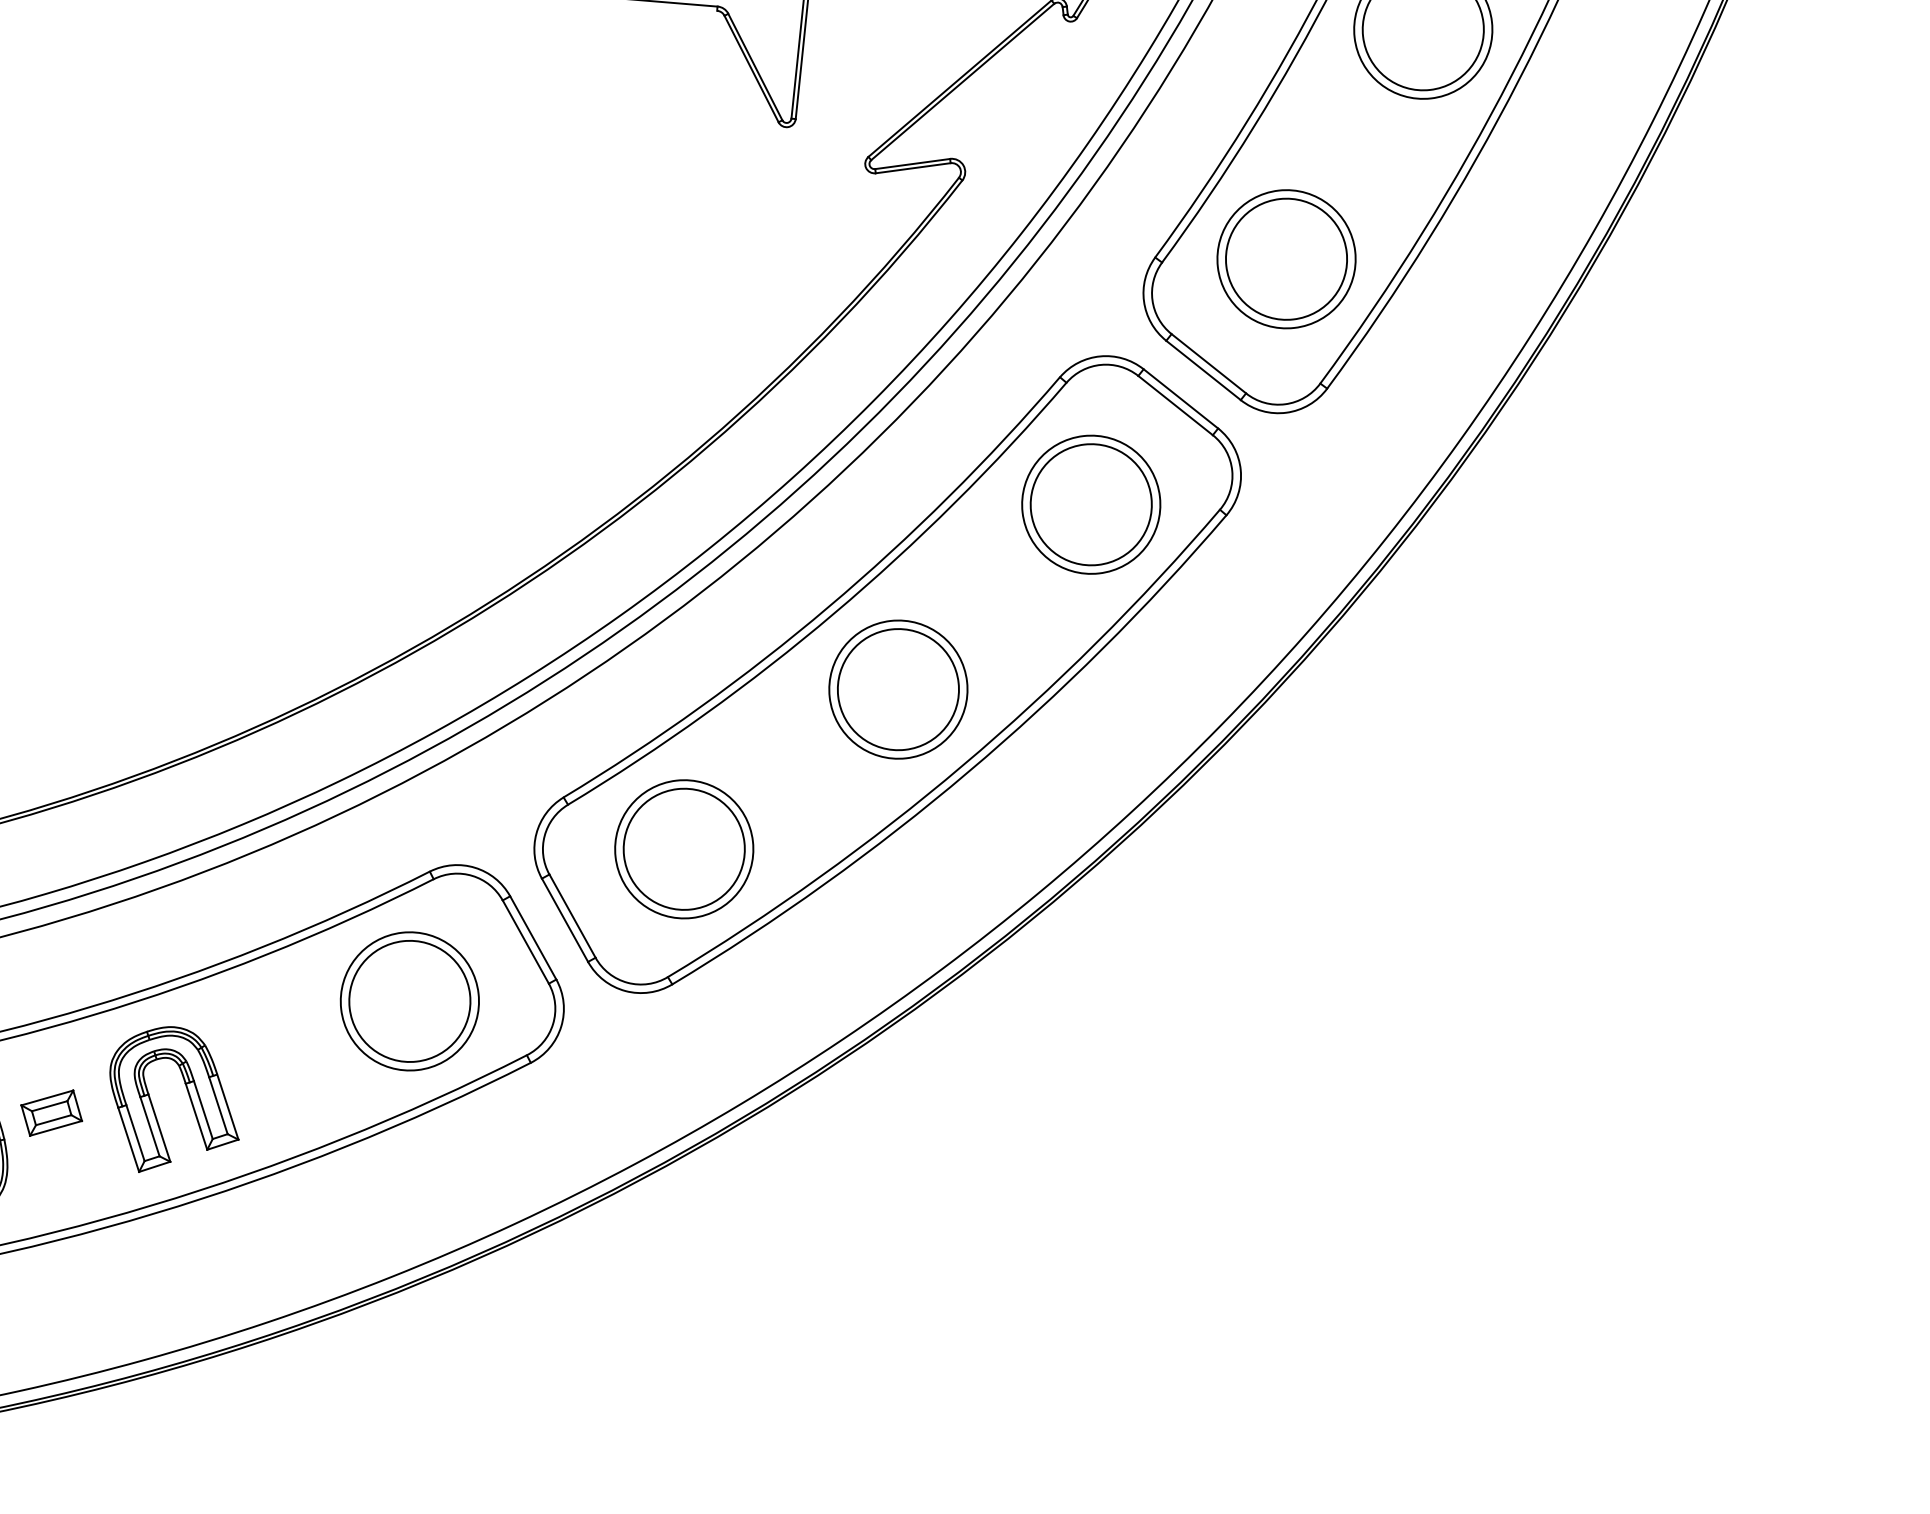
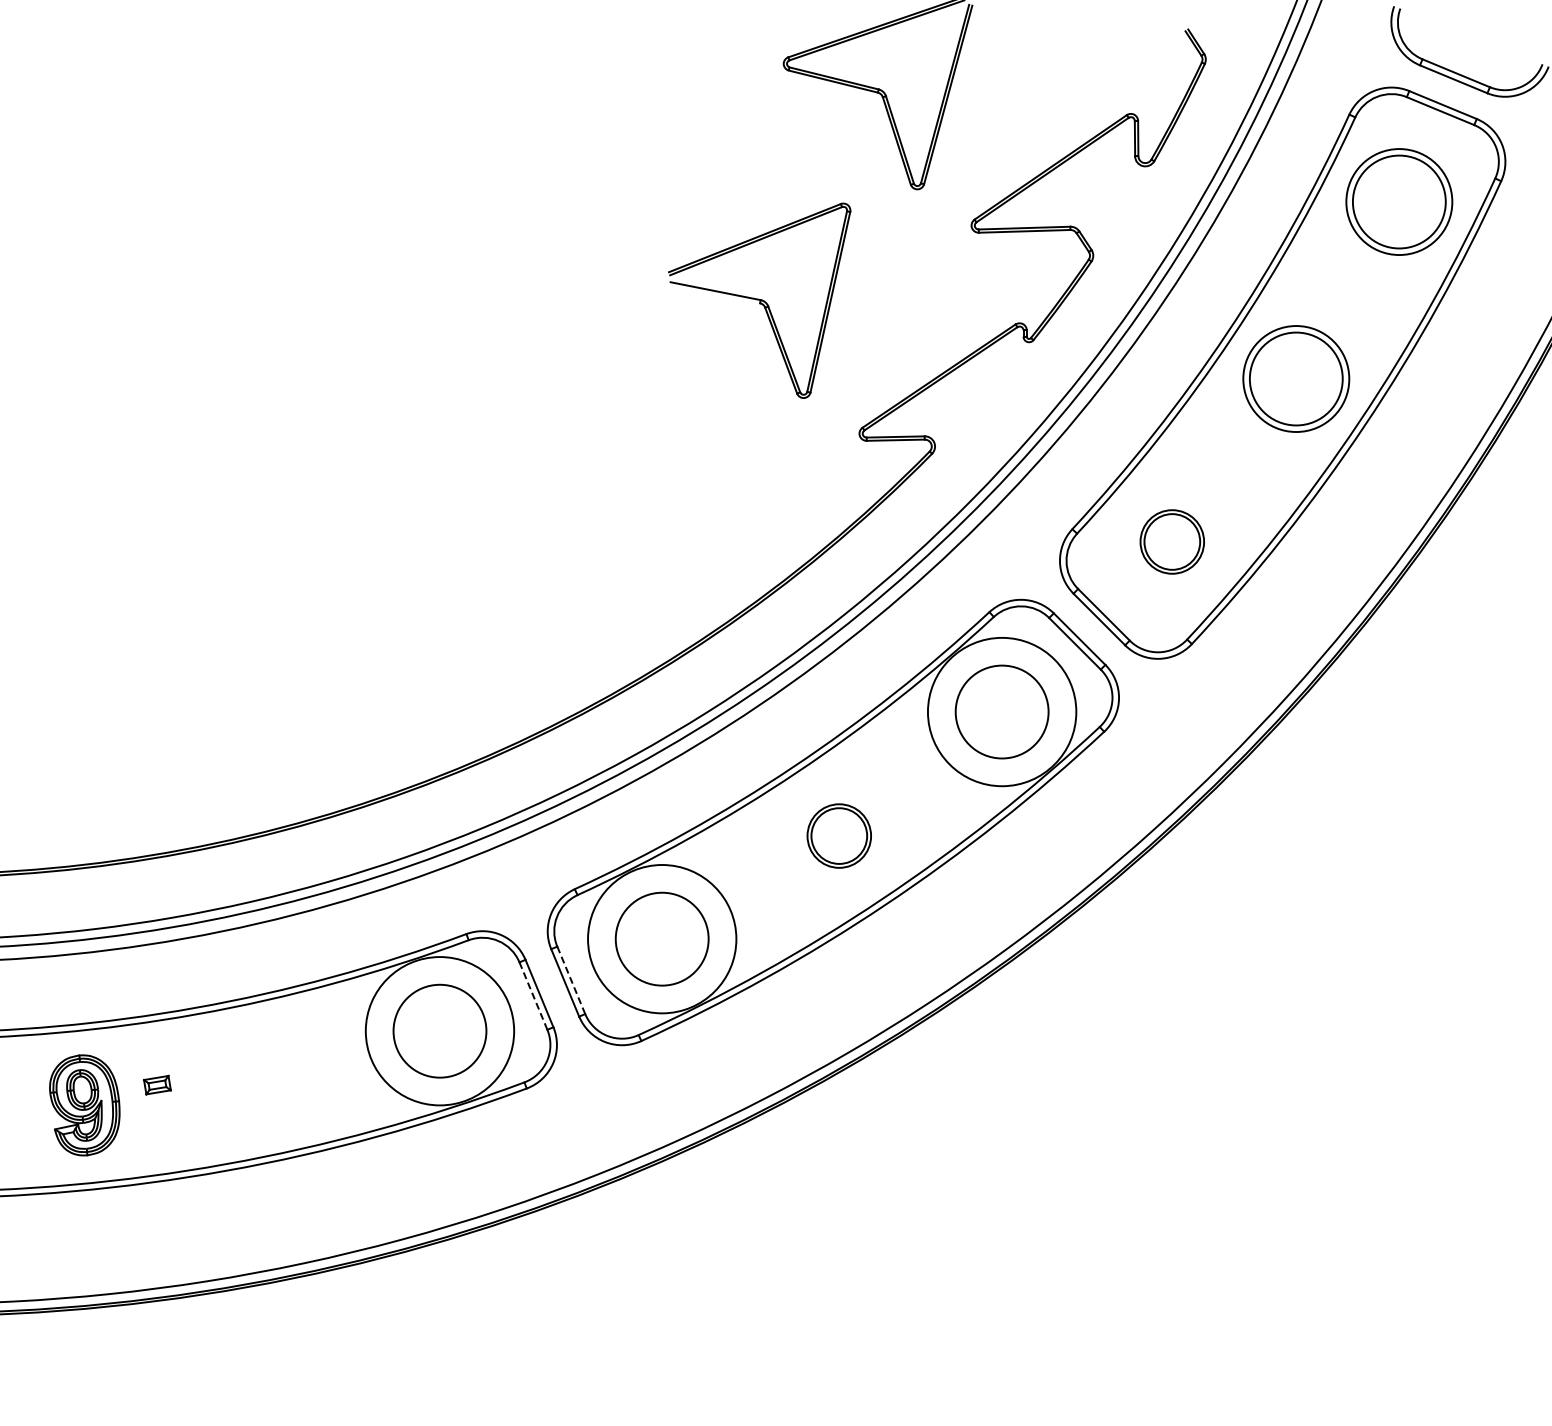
part: (1286, 258) -> (1172, 541), size x0.6
circle: (1091, 505) -> (1002, 712), size x1.4
part: (898, 688) -> (839, 835), size x0.6
circle: (684, 849) -> (662, 939), size x1.4
line: (572, 916) -> (571, 980), solid -> dashed
line: (525, 941) -> (533, 995), solid -> dashed
circle: (409, 1001) -> (439, 1031), size x1.4
part: (187, 1094) -> (262, 1082), removed
part: (51, 1112) -> (157, 1084), size x0.6

